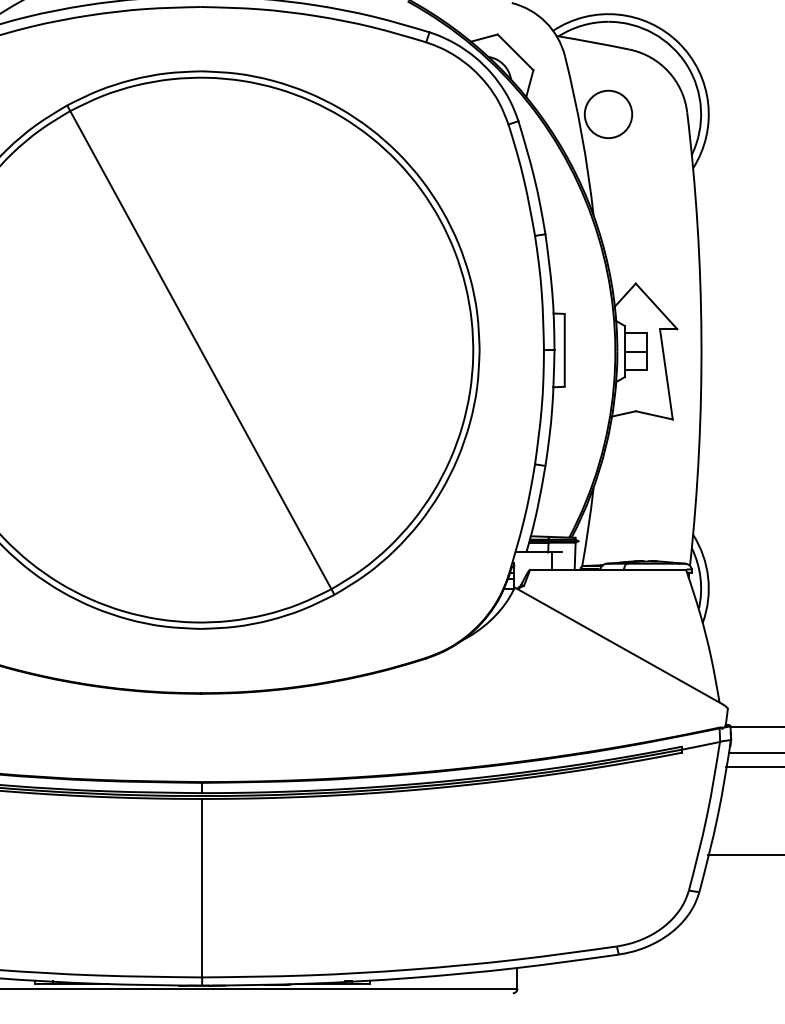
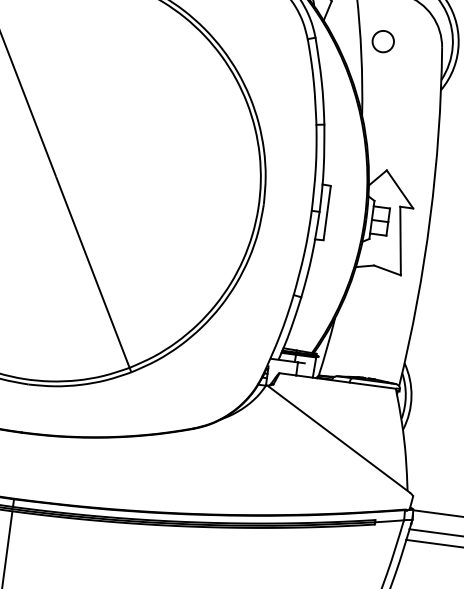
circle: (608, 114) -> (383, 41), size x0.6

